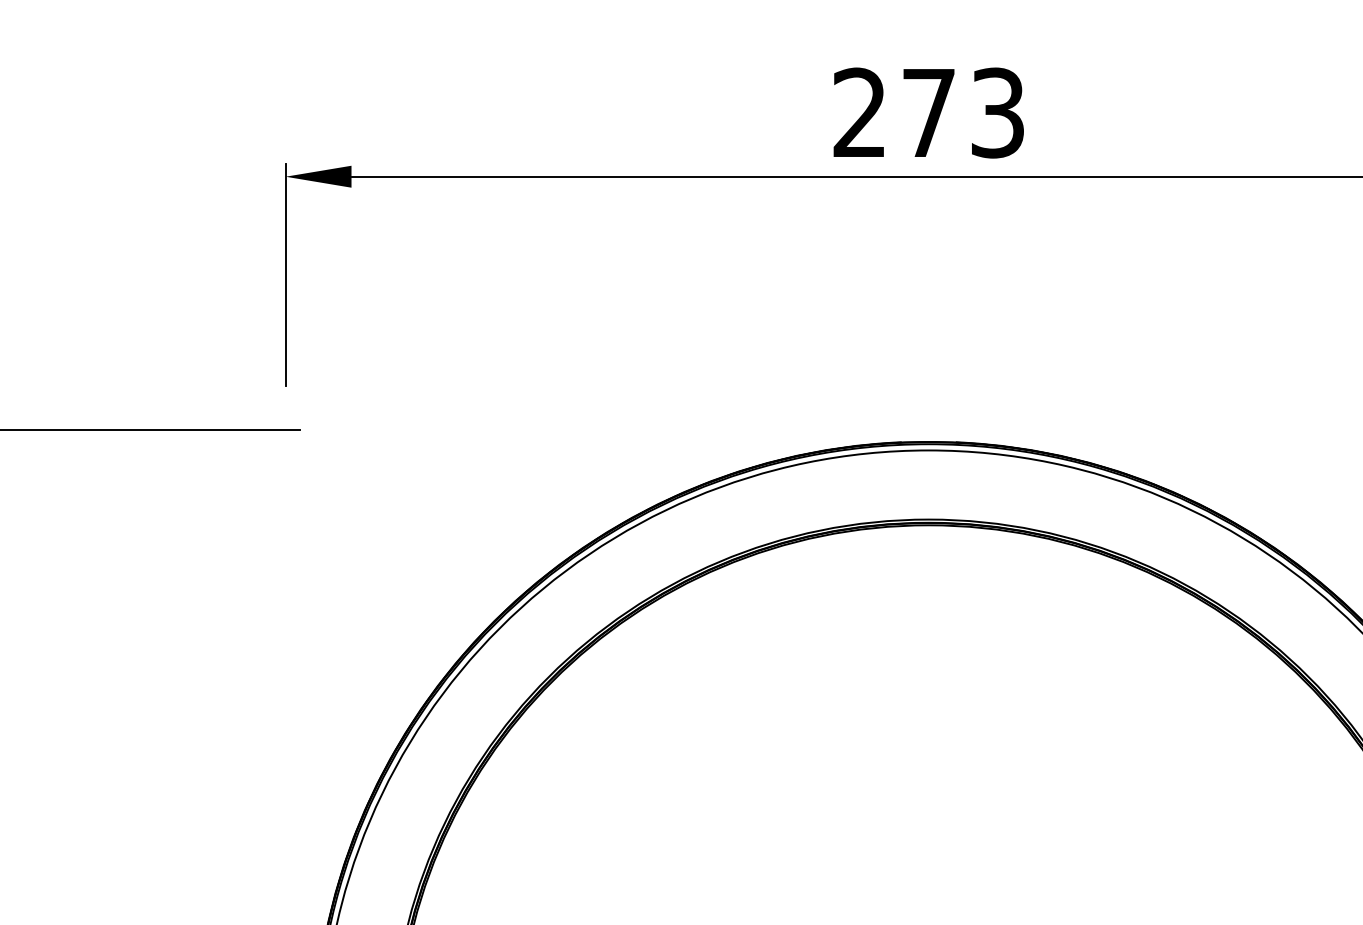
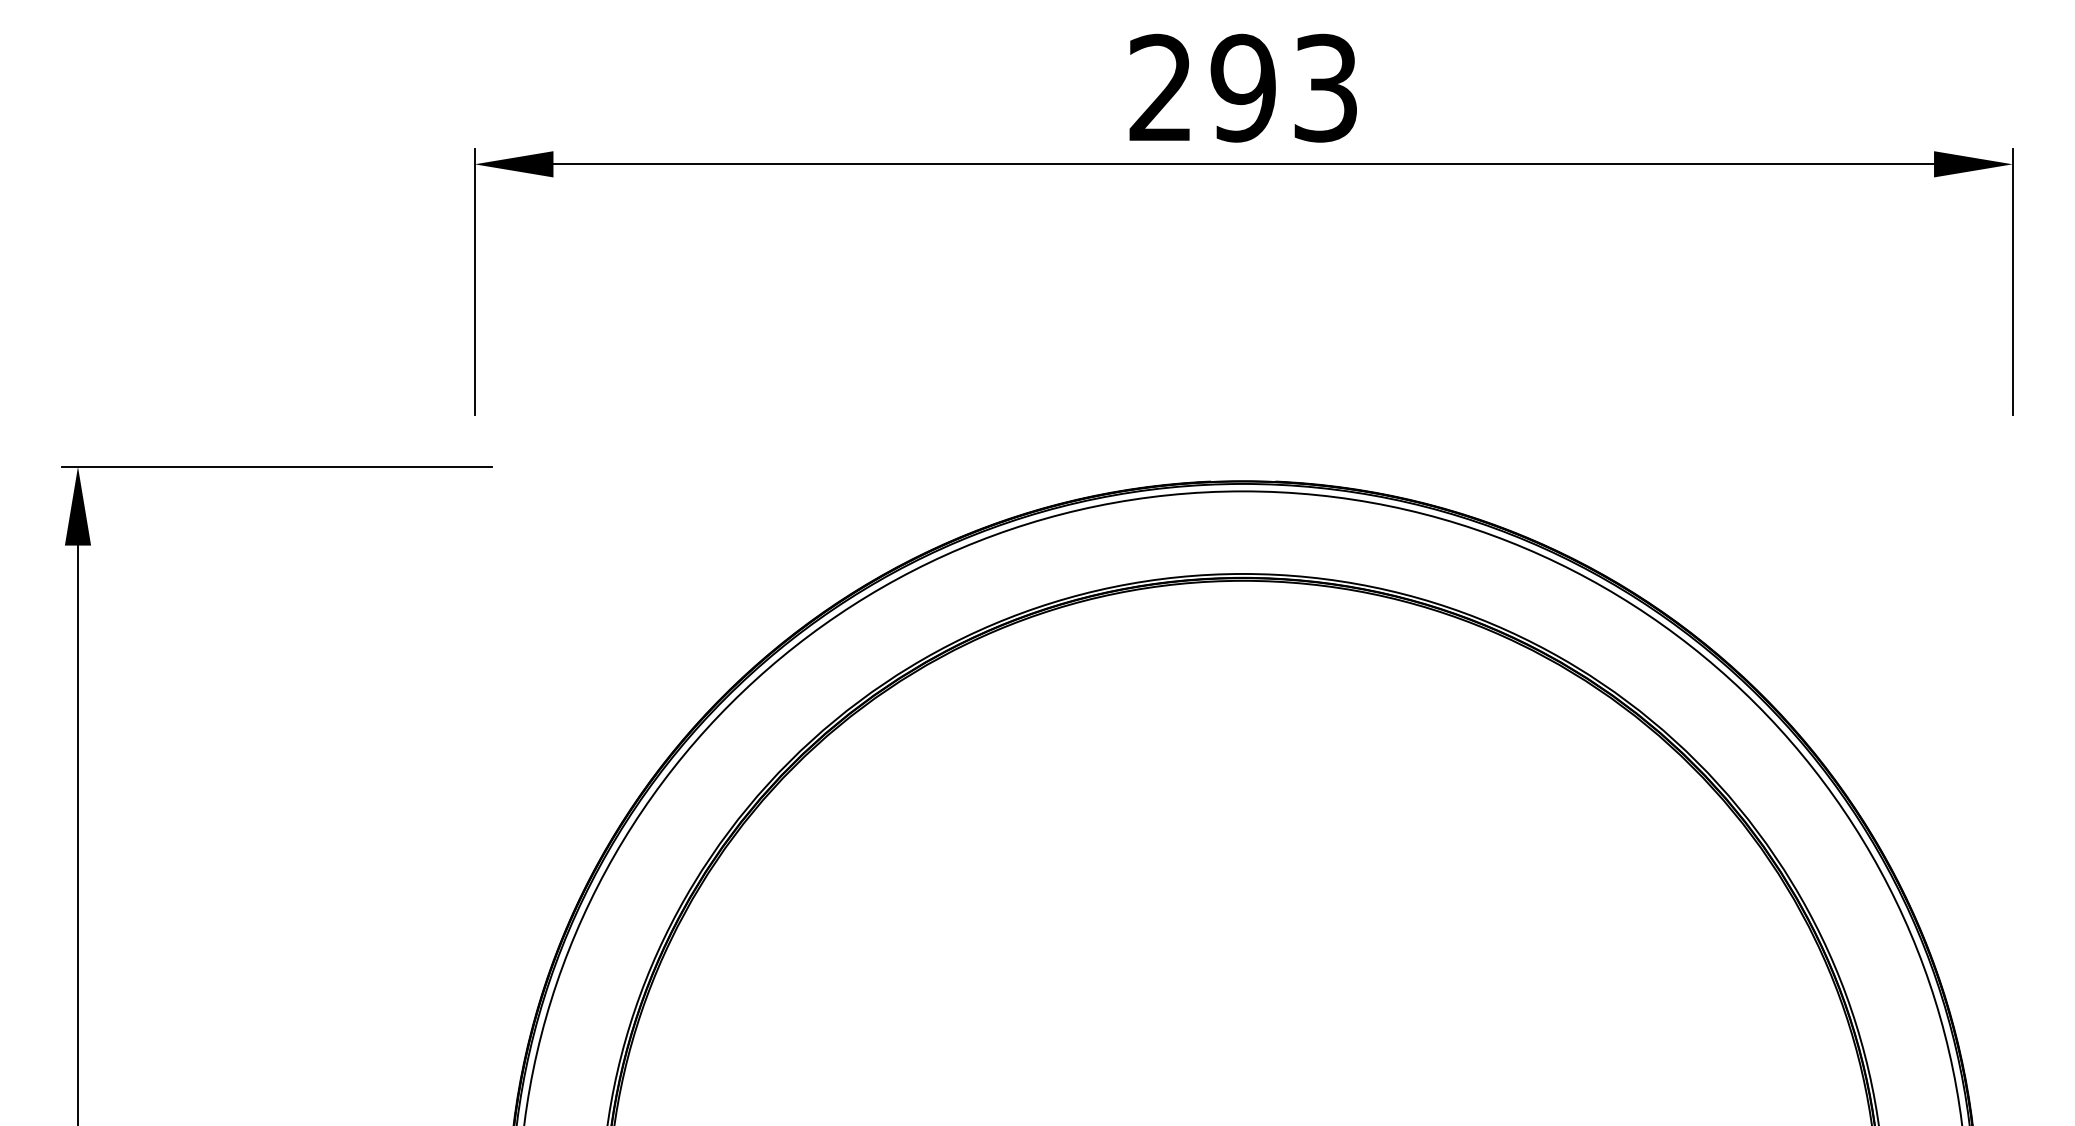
text: (928, 112) -> (1242, 87), 273 -> 293

